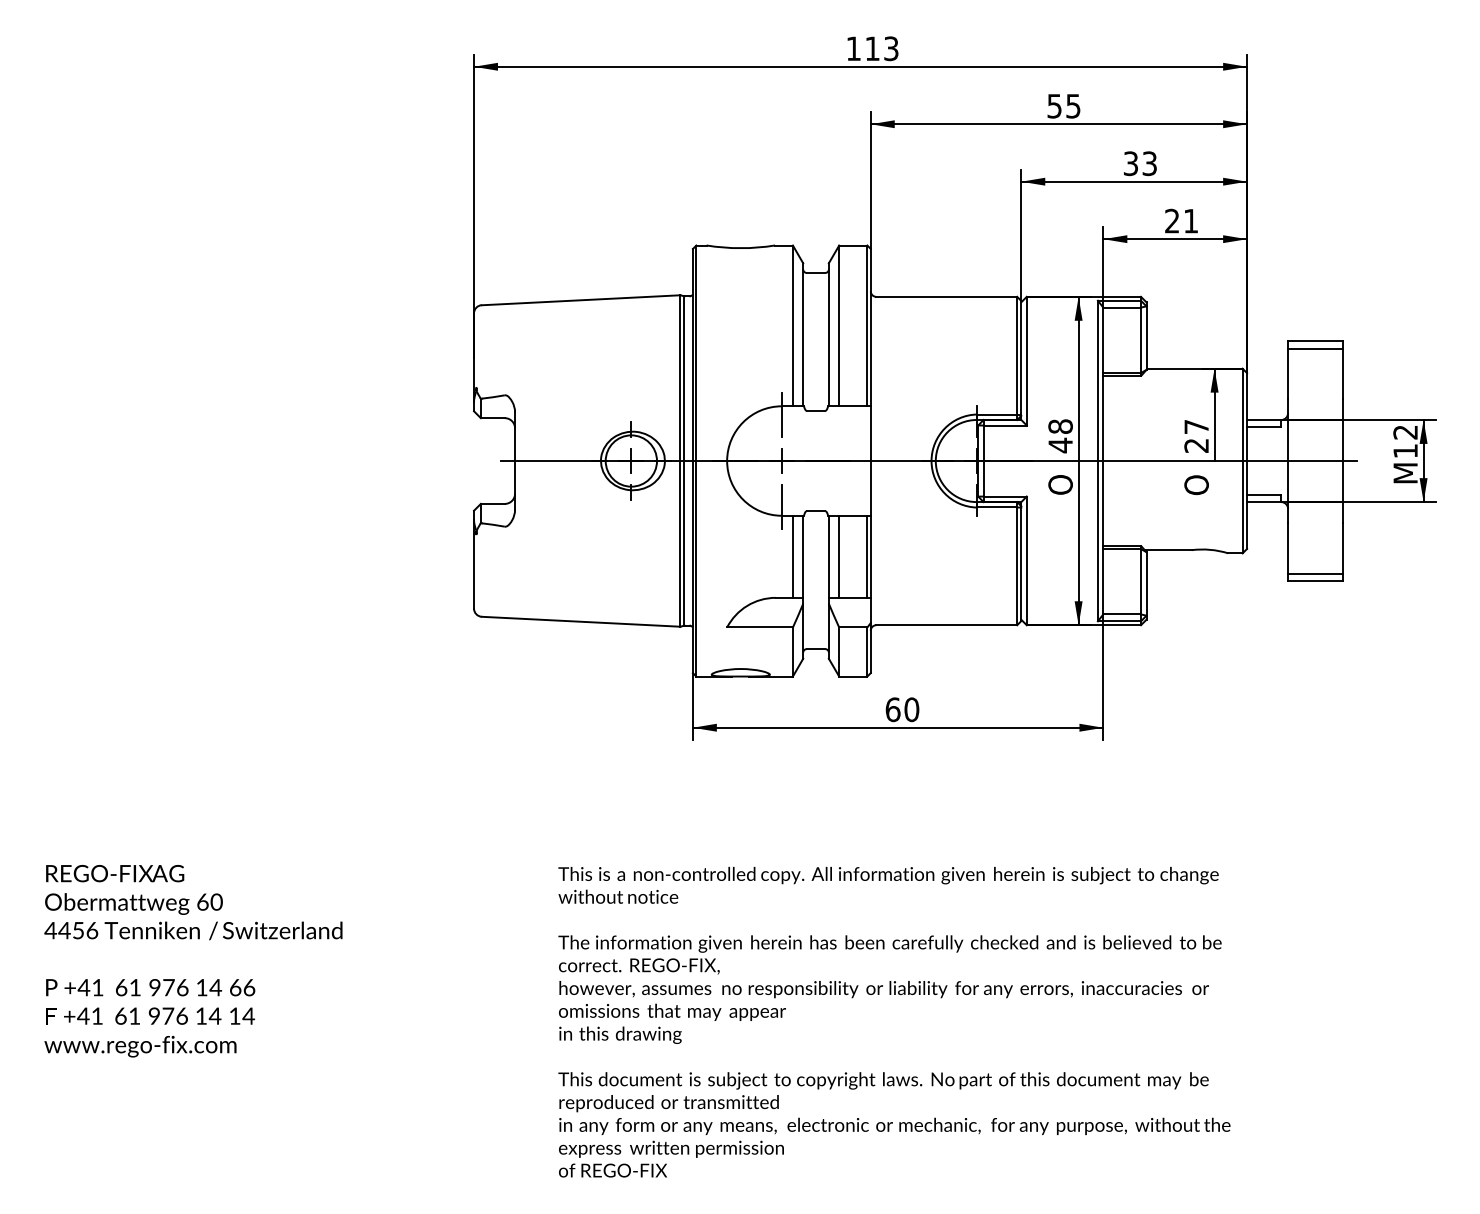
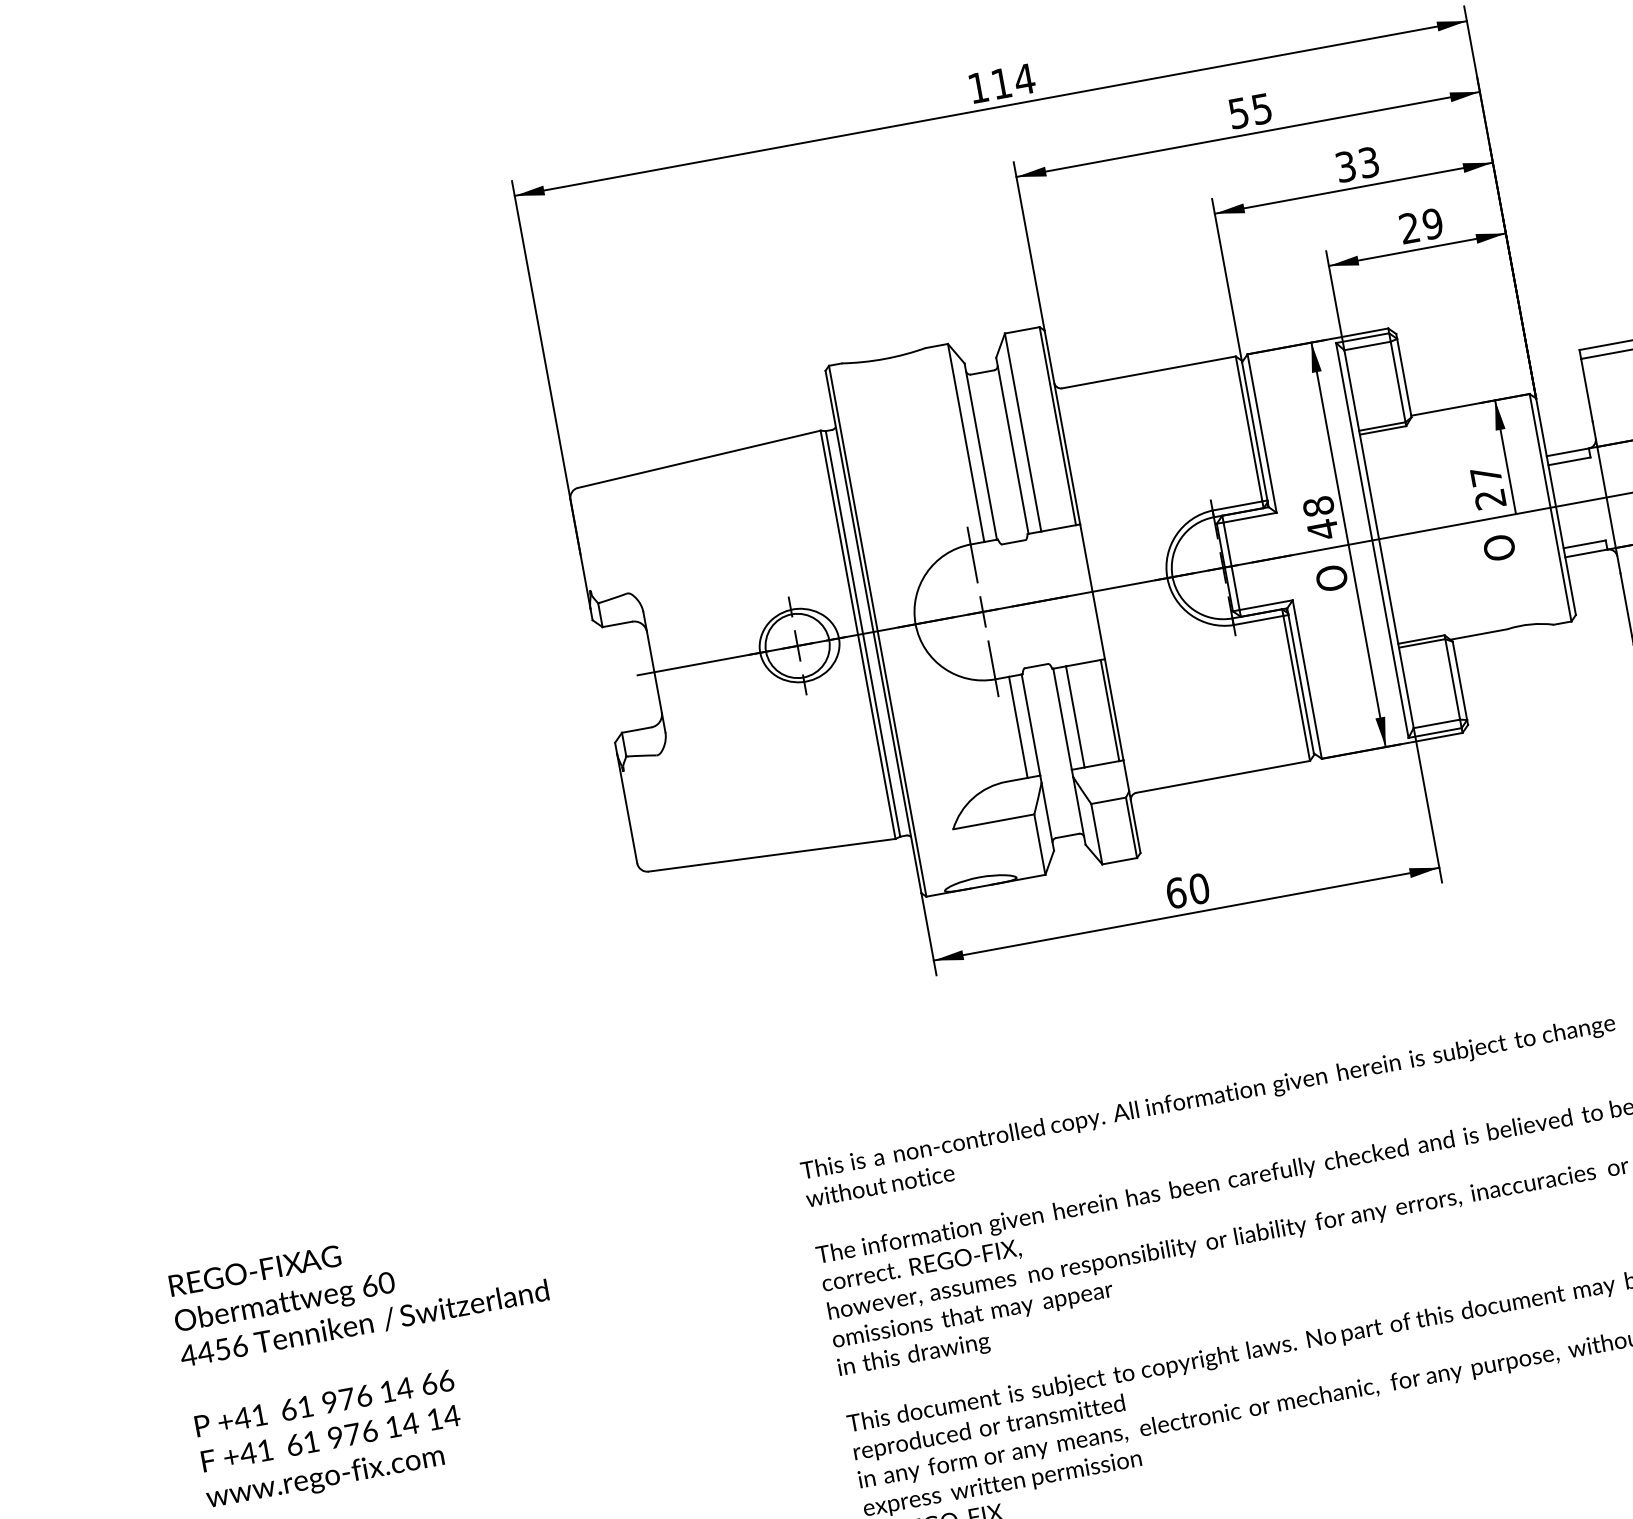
text: (891, 48) -> (1024, 79), 113 -> 114
text: (1190, 220) -> (1431, 223), 21 -> 29

